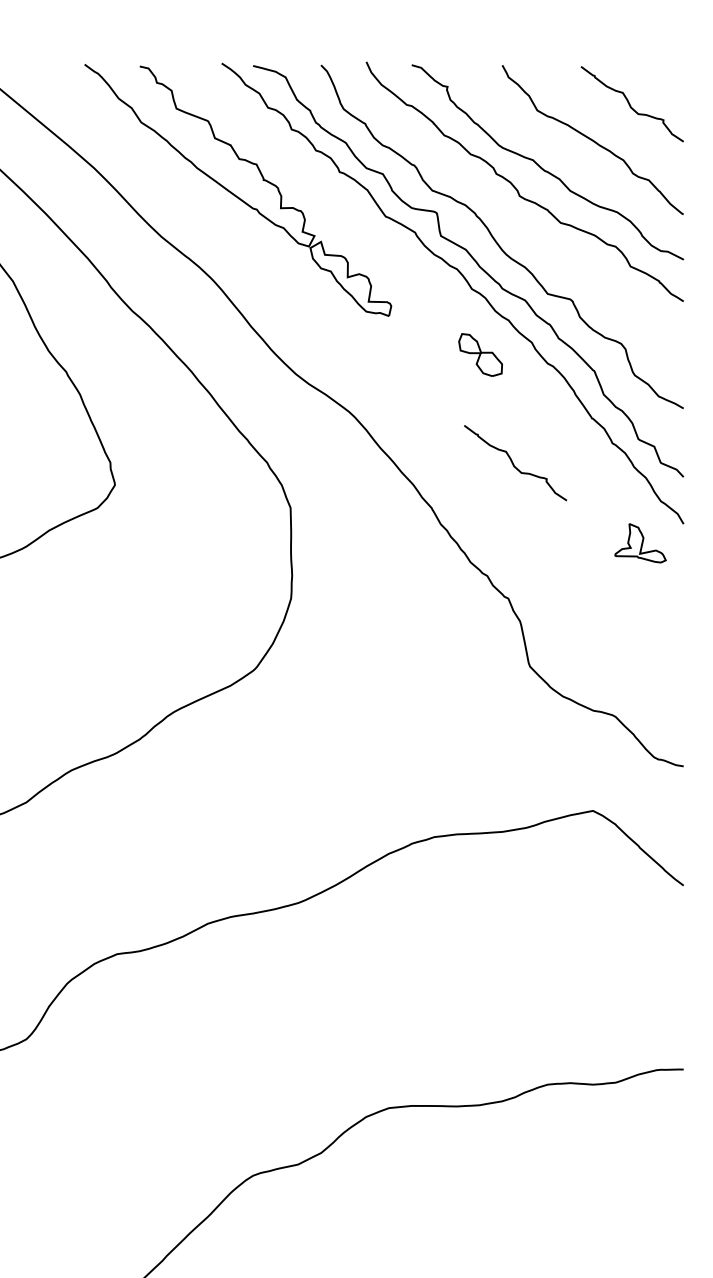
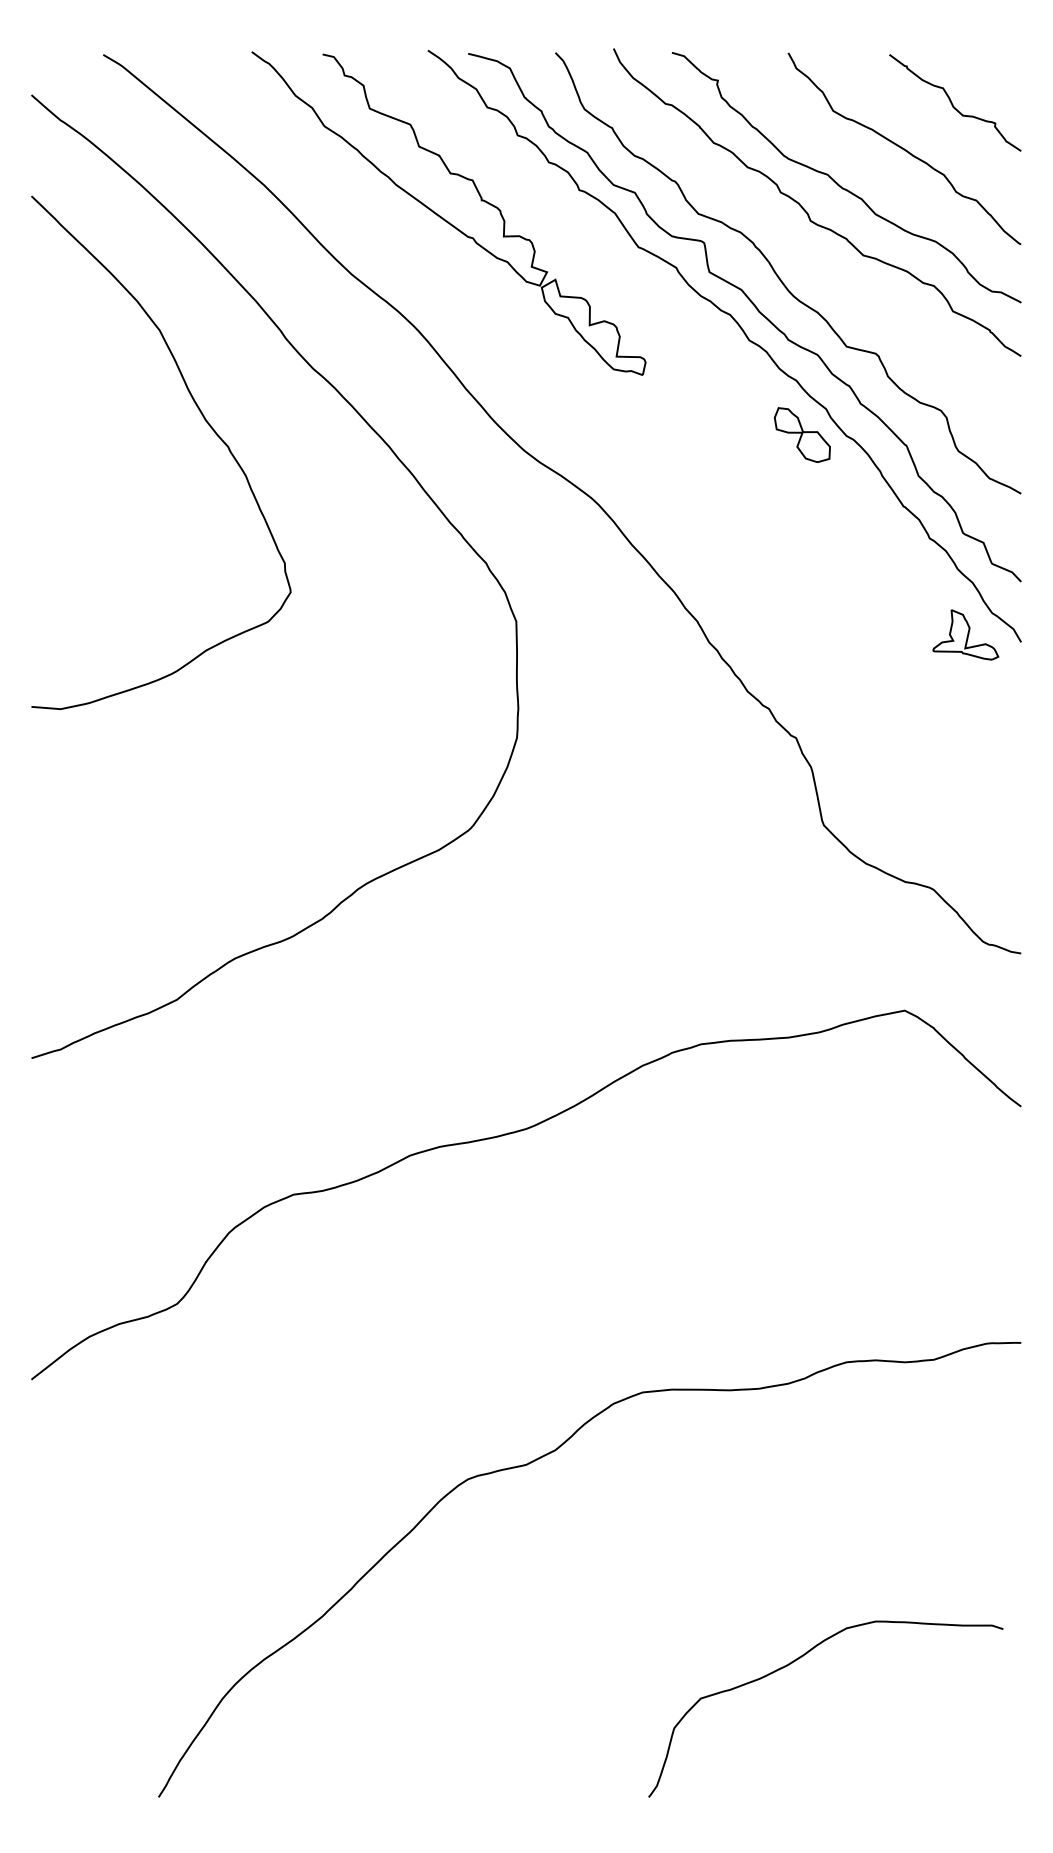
part: (480, 354) -> (802, 434), moved
curve: (514, 464) -> (803, 565), removed
part: (640, 542) -> (965, 634), moved

